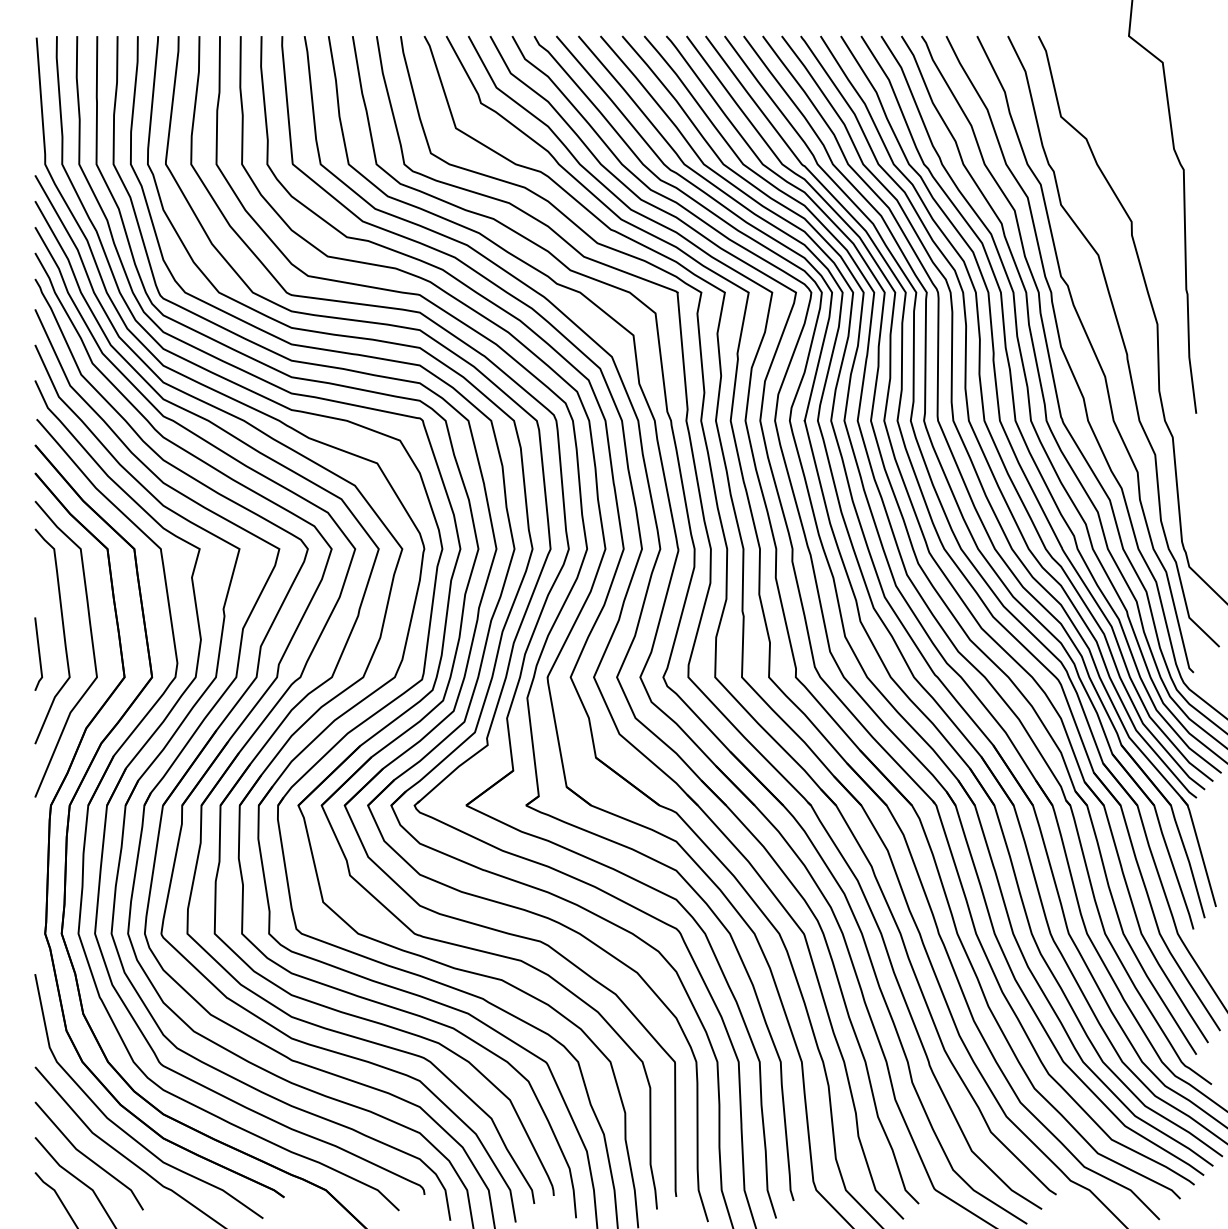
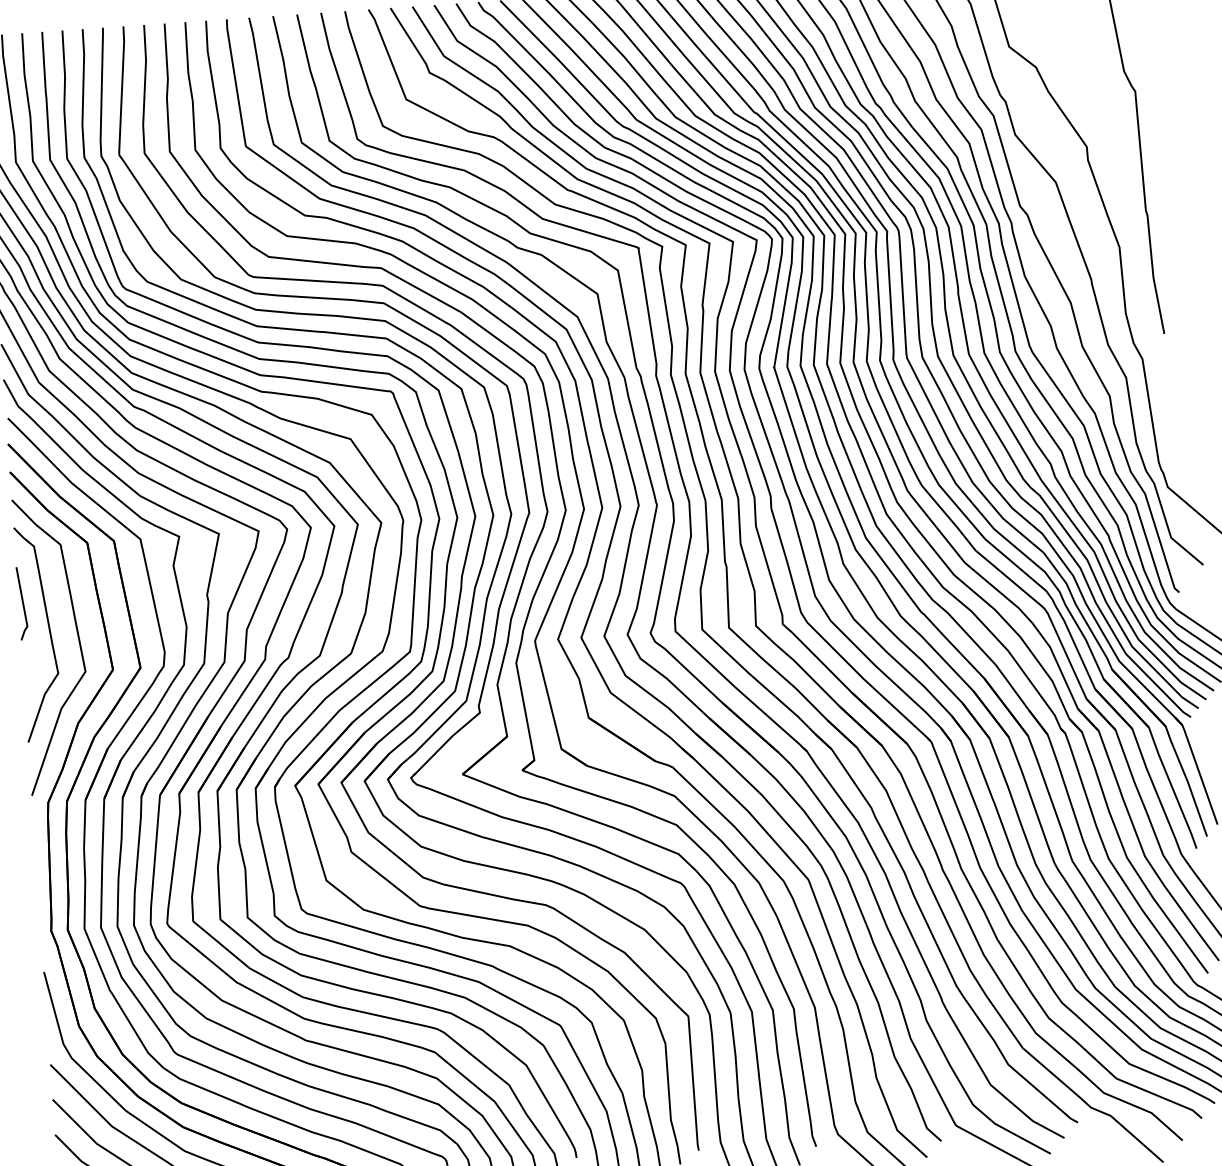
line: (38, 653) -> (22, 602), moved

